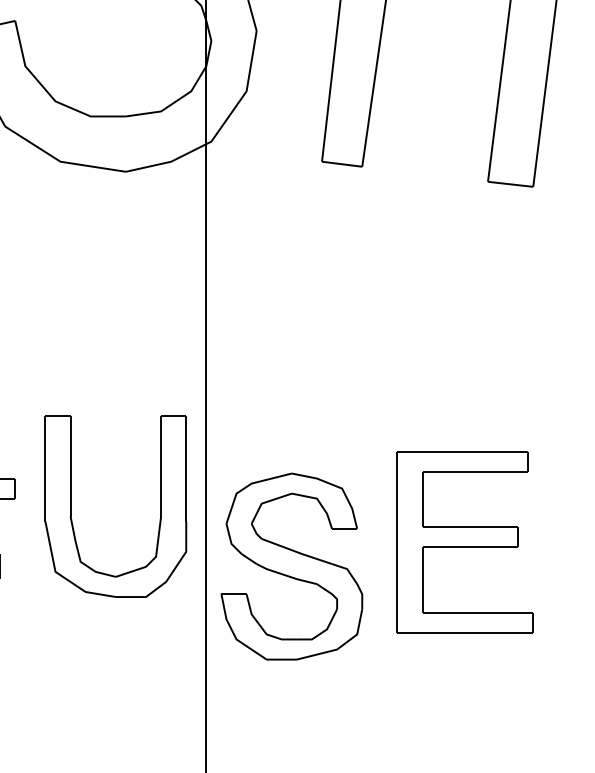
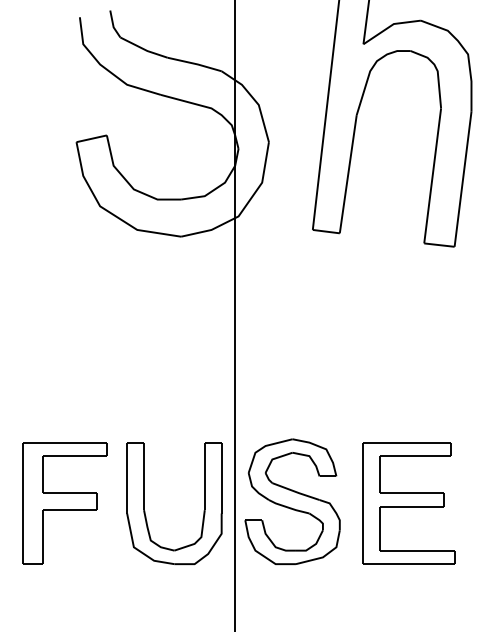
part: (159, 517) -> (203, 510), moved
part: (464, 542) -> (408, 503), moved

